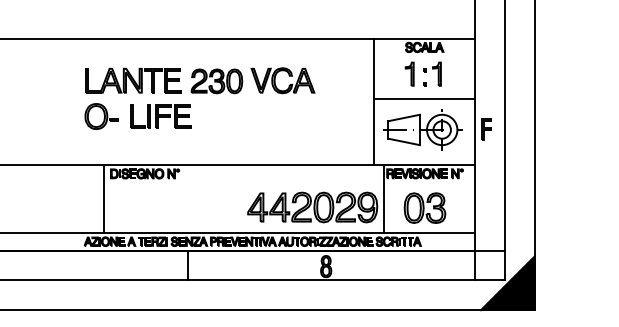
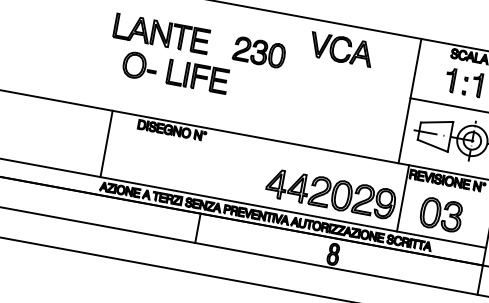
part: (133, 80) -> (161, 33), moved
part: (275, 80) -> (334, 47), moved
line: (103, 198) -> (106, 143), moved

